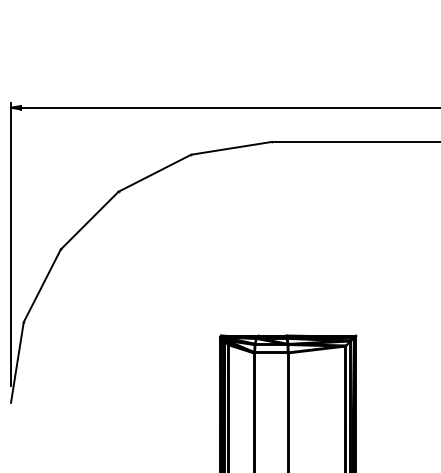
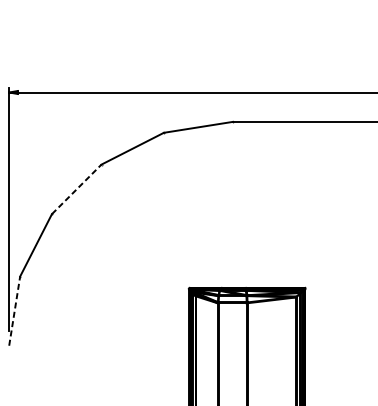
line: (89, 220) -> (76, 189), solid -> dashed
line: (17, 362) -> (14, 311), solid -> dashed

